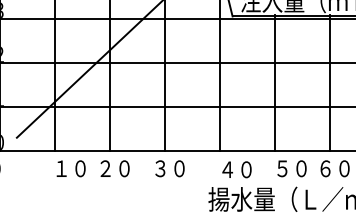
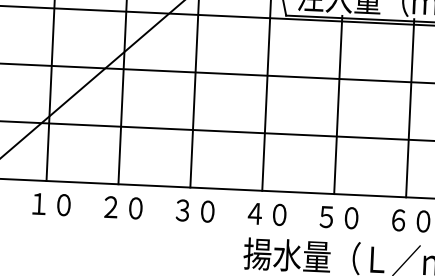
text: (70, 168) -> (50, 204), moved
text: (291, 168) -> (338, 217), moved
text: (236, 169) -> (266, 213), moved

